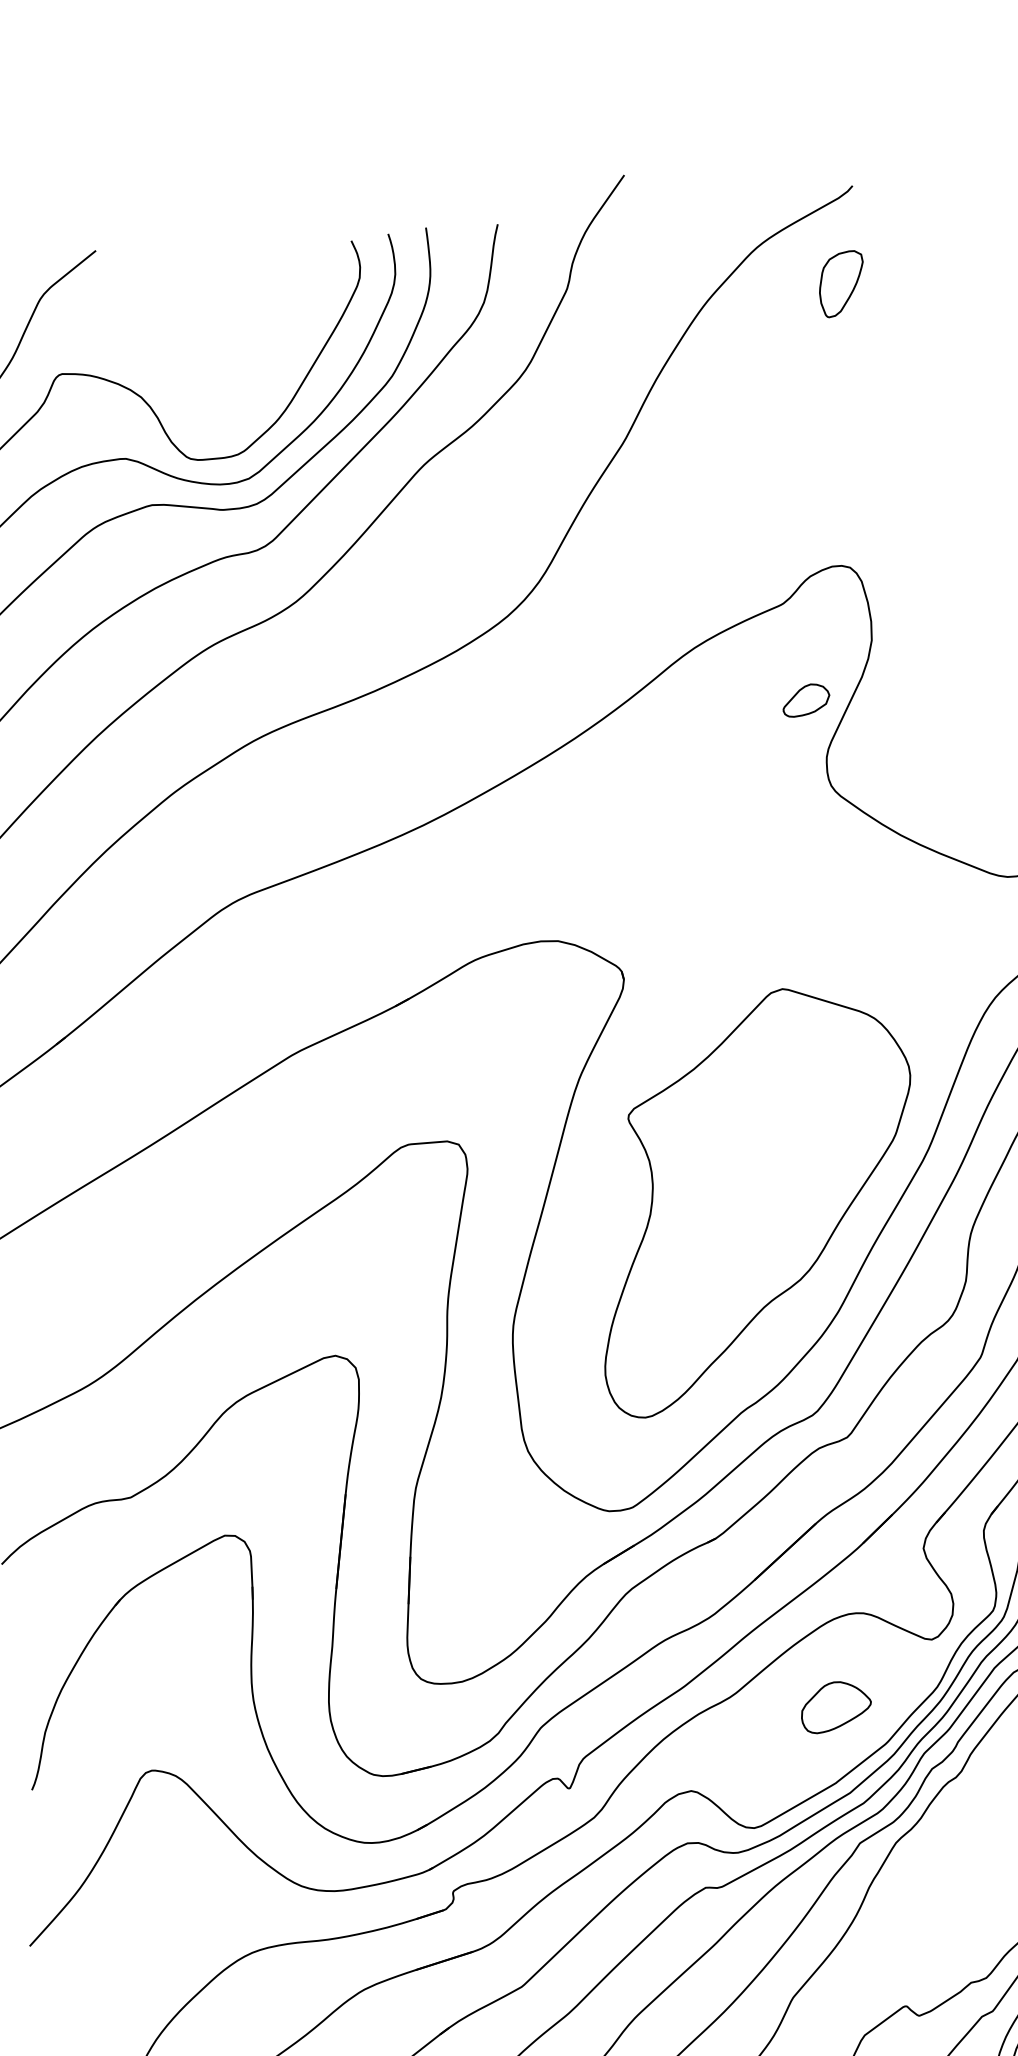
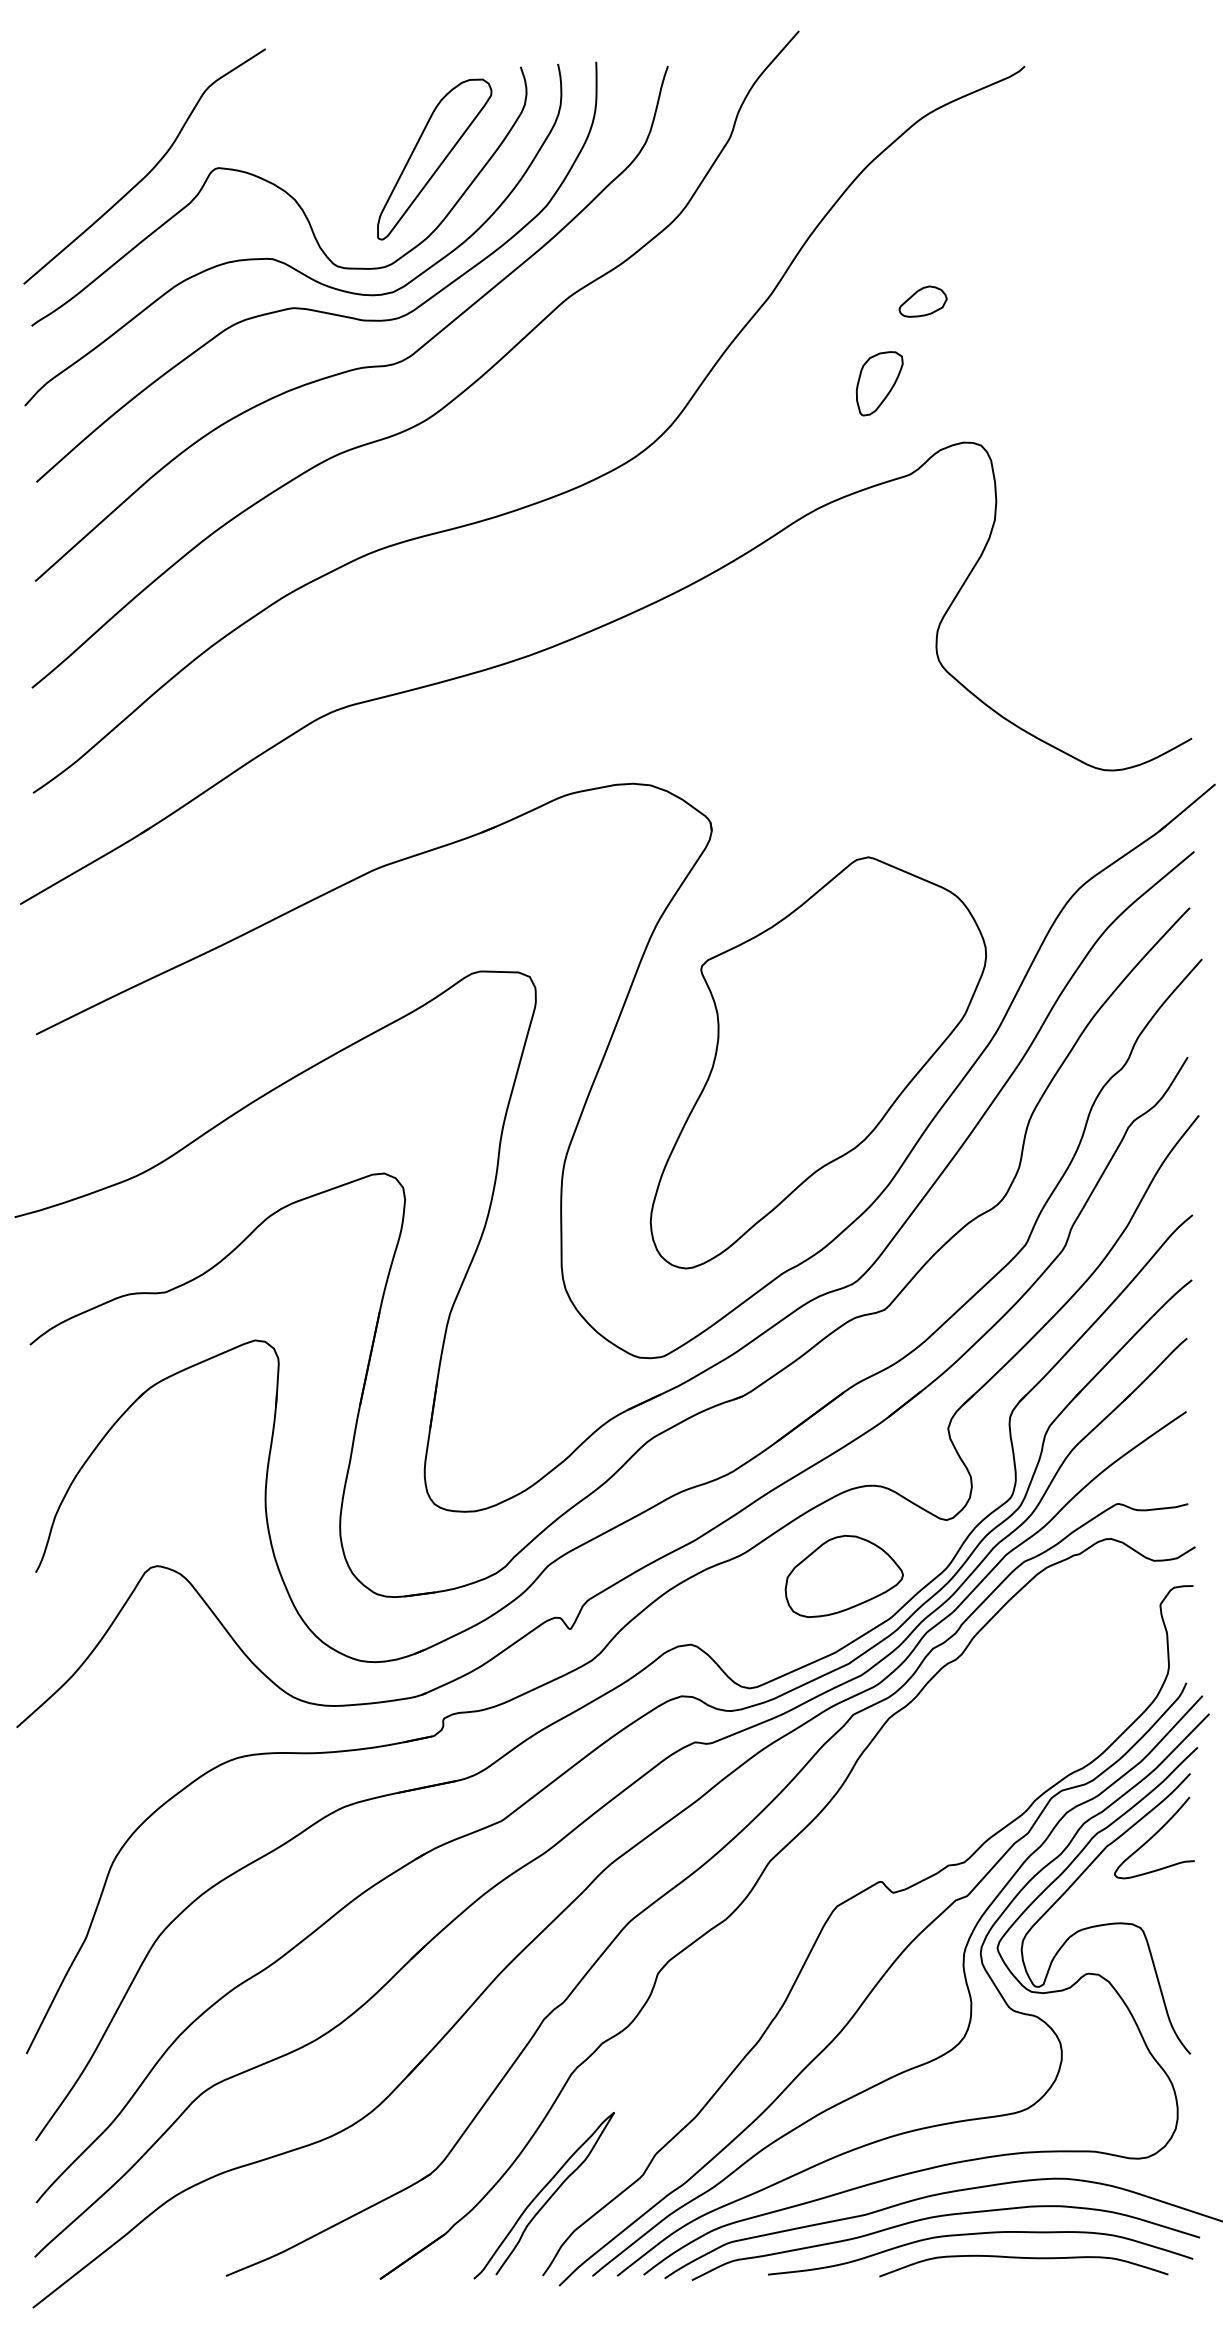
part: (841, 283) -> (879, 383), moved
part: (275, 342) -> (434, 159), added
part: (805, 700) -> (922, 301), moved
part: (835, 1706) -> (843, 1576), size x1.67

